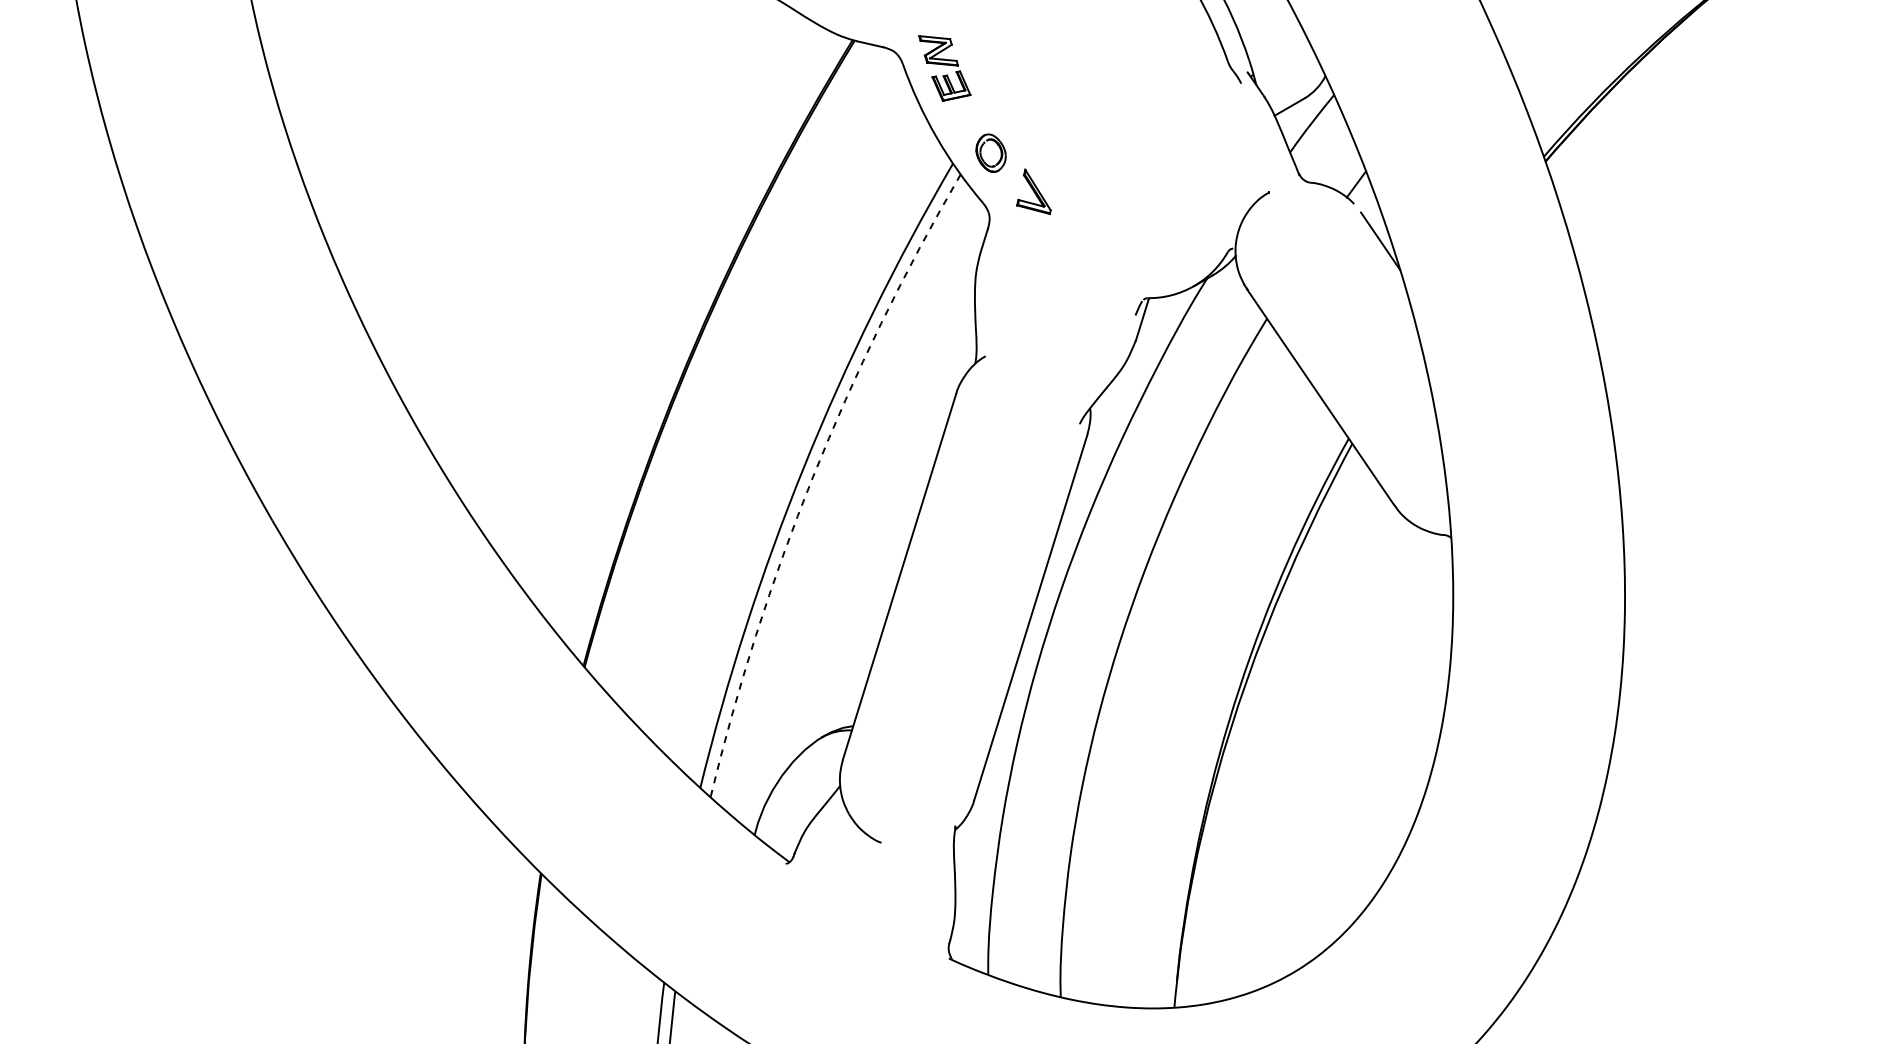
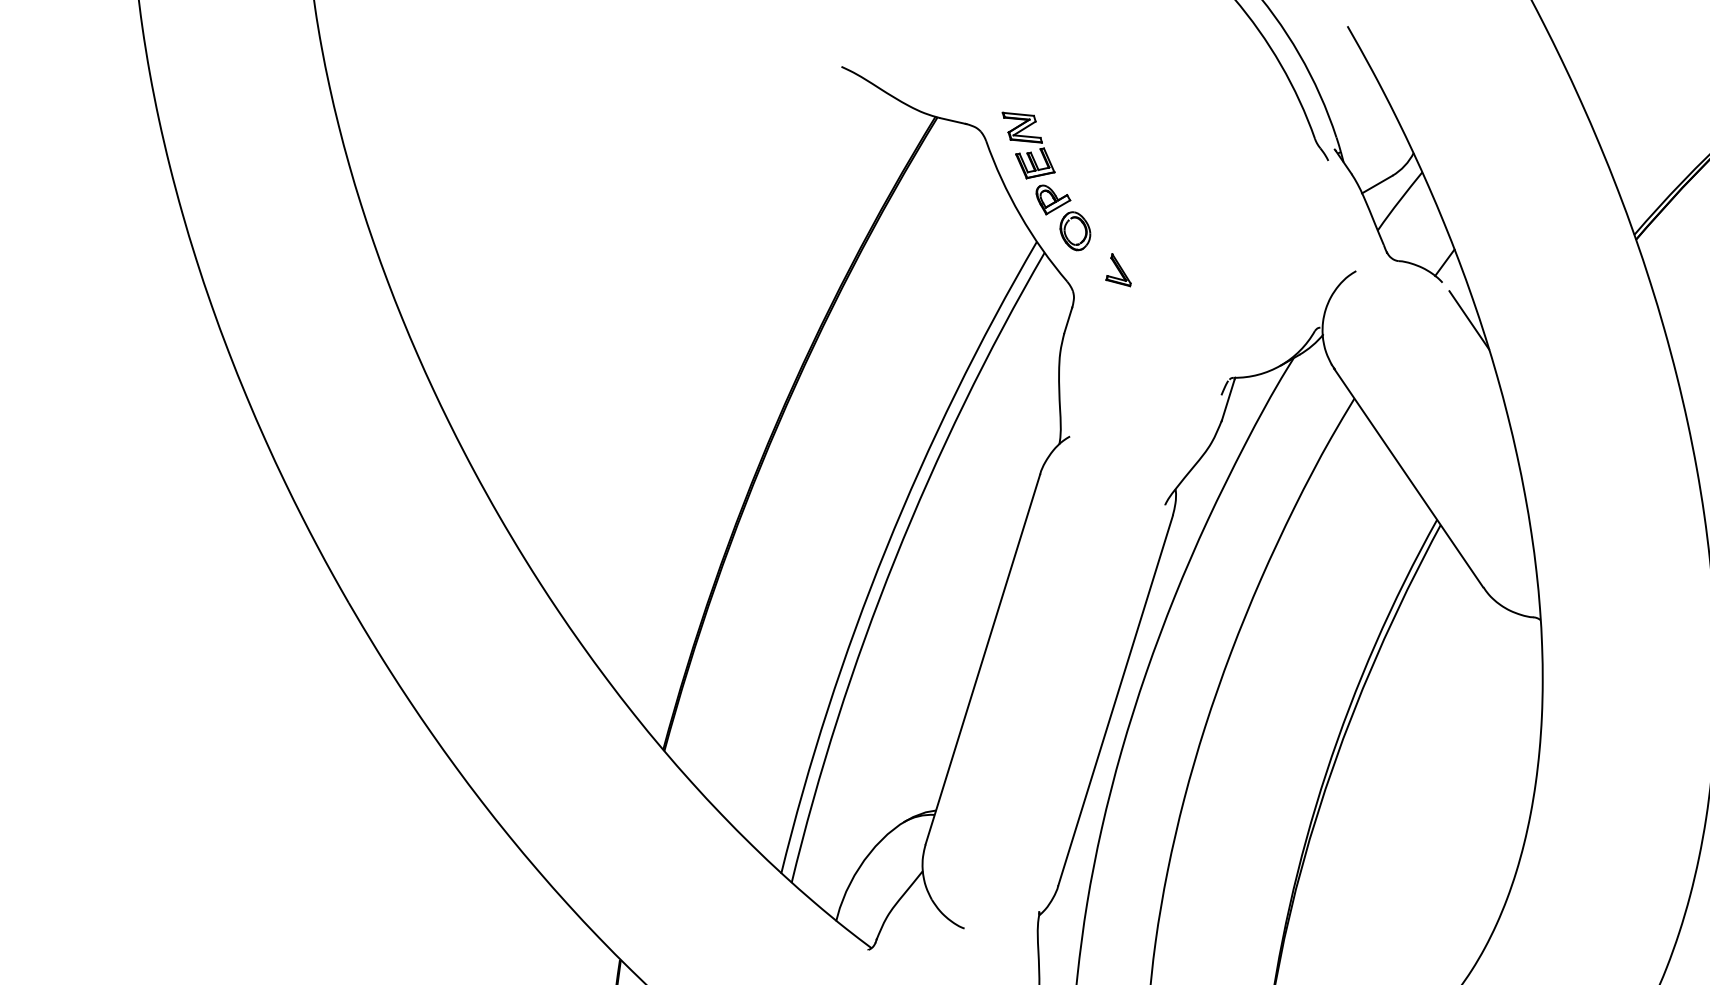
part: (968, 122) -> (1052, 200), added
part: (1033, 191) -> (1118, 269), size x0.71
arc: (812, 477) -> (894, 559), dashed -> solid

